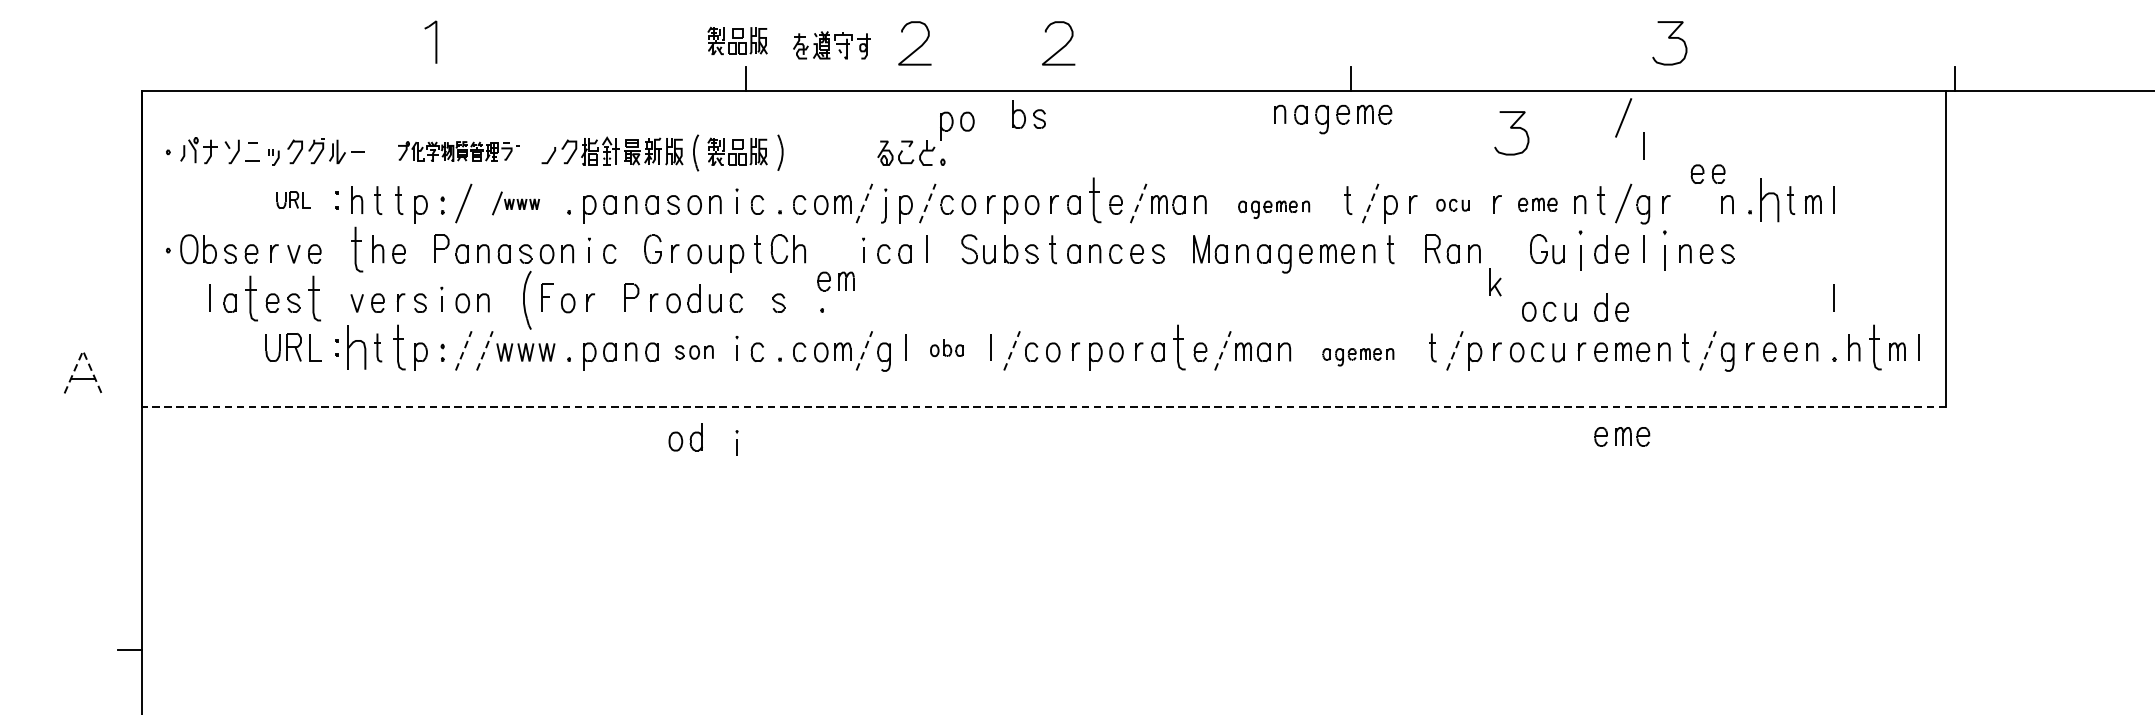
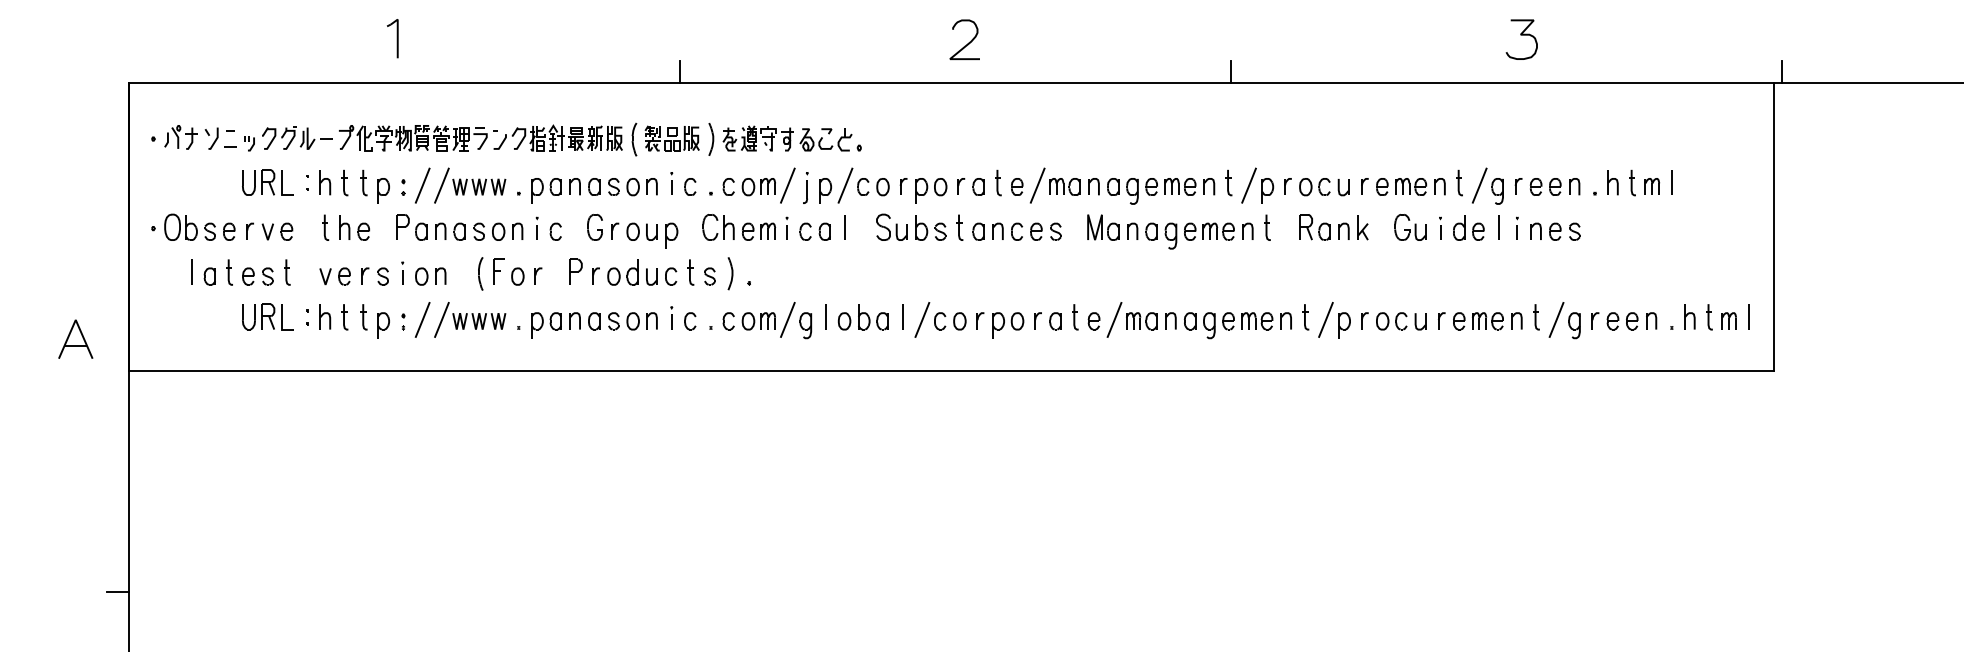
part: (736, 40) -> (671, 37), removed
part: (831, 45) -> (757, 138), moved
curve: (918, 46) -> (837, 42), removed
part: (1028, 114) -> (937, 104), removed
line: (1623, 117) -> (1479, 107), removed
part: (1332, 118) -> (1214, 108), removed
part: (957, 125) -> (872, 114), removed
curve: (1511, 128) -> (1377, 117), removed
line: (1644, 146) -> (1498, 133), removed
part: (459, 151) -> (418, 138), size x1.43
part: (1707, 173) -> (1545, 186), moved
part: (293, 200) -> (267, 182), size x1.67
part: (1095, 200) -> (998, 182), size x0.62
part: (1769, 200) -> (1612, 182), size x0.62
part: (516, 203) -> (470, 185), size x1.67
line: (864, 203) -> (787, 185), dashed -> solid
line: (927, 203) -> (845, 185), dashed -> solid
line: (1138, 203) -> (1037, 185), dashed -> solid
line: (1371, 203) -> (1249, 185), dashed -> solid
part: (1537, 204) -> (1401, 186), size x1.43
part: (1453, 205) -> (1324, 187), size x1.67
part: (1274, 209) -> (1161, 191), size x1.67
part: (357, 249) -> (325, 227), size x0.62
part: (757, 249) -> (690, 272), moved
part: (1580, 249) -> (1440, 227), size x0.62
part: (1665, 249) -> (1517, 227), size x0.62
part: (836, 281) -> (759, 231), moved
part: (1495, 282) -> (1362, 227), moved
line: (1834, 297) -> (1671, 271), removed
part: (251, 298) -> (229, 272), size x0.62
part: (315, 298) -> (287, 272), size x0.62
part: (527, 299) -> (480, 273), size x0.62
part: (801, 299) -> (730, 273), added
part: (1611, 307) -> (1468, 280), removed
part: (1549, 311) -> (1412, 284), removed
part: (357, 347) -> (325, 316), size x0.62
part: (398, 348) -> (363, 317), size x0.62
part: (946, 348) -> (862, 317), size x1.67
part: (1180, 348) -> (1075, 317), size x0.62
part: (1875, 348) -> (1709, 317), size x0.62
line: (82, 351) -> (75, 320), dashed -> solid
line: (463, 351) -> (422, 320), dashed -> solid
line: (484, 351) -> (441, 320), dashed -> solid
line: (864, 351) -> (787, 320), dashed -> solid
line: (1012, 351) -> (922, 320), dashed -> solid
line: (1222, 351) -> (1114, 320), dashed -> solid
line: (1454, 351) -> (1325, 320), dashed -> solid
line: (1707, 351) -> (1556, 320), dashed -> solid
part: (693, 352) -> (632, 321), size x1.43
part: (1357, 356) -> (1237, 325), size x1.67
line: (1044, 406) -> (951, 370), dashed -> solid
part: (685, 437) -> (624, 398), removed
part: (1622, 437) -> (1478, 398), removed
part: (736, 442) -> (671, 403), removed

